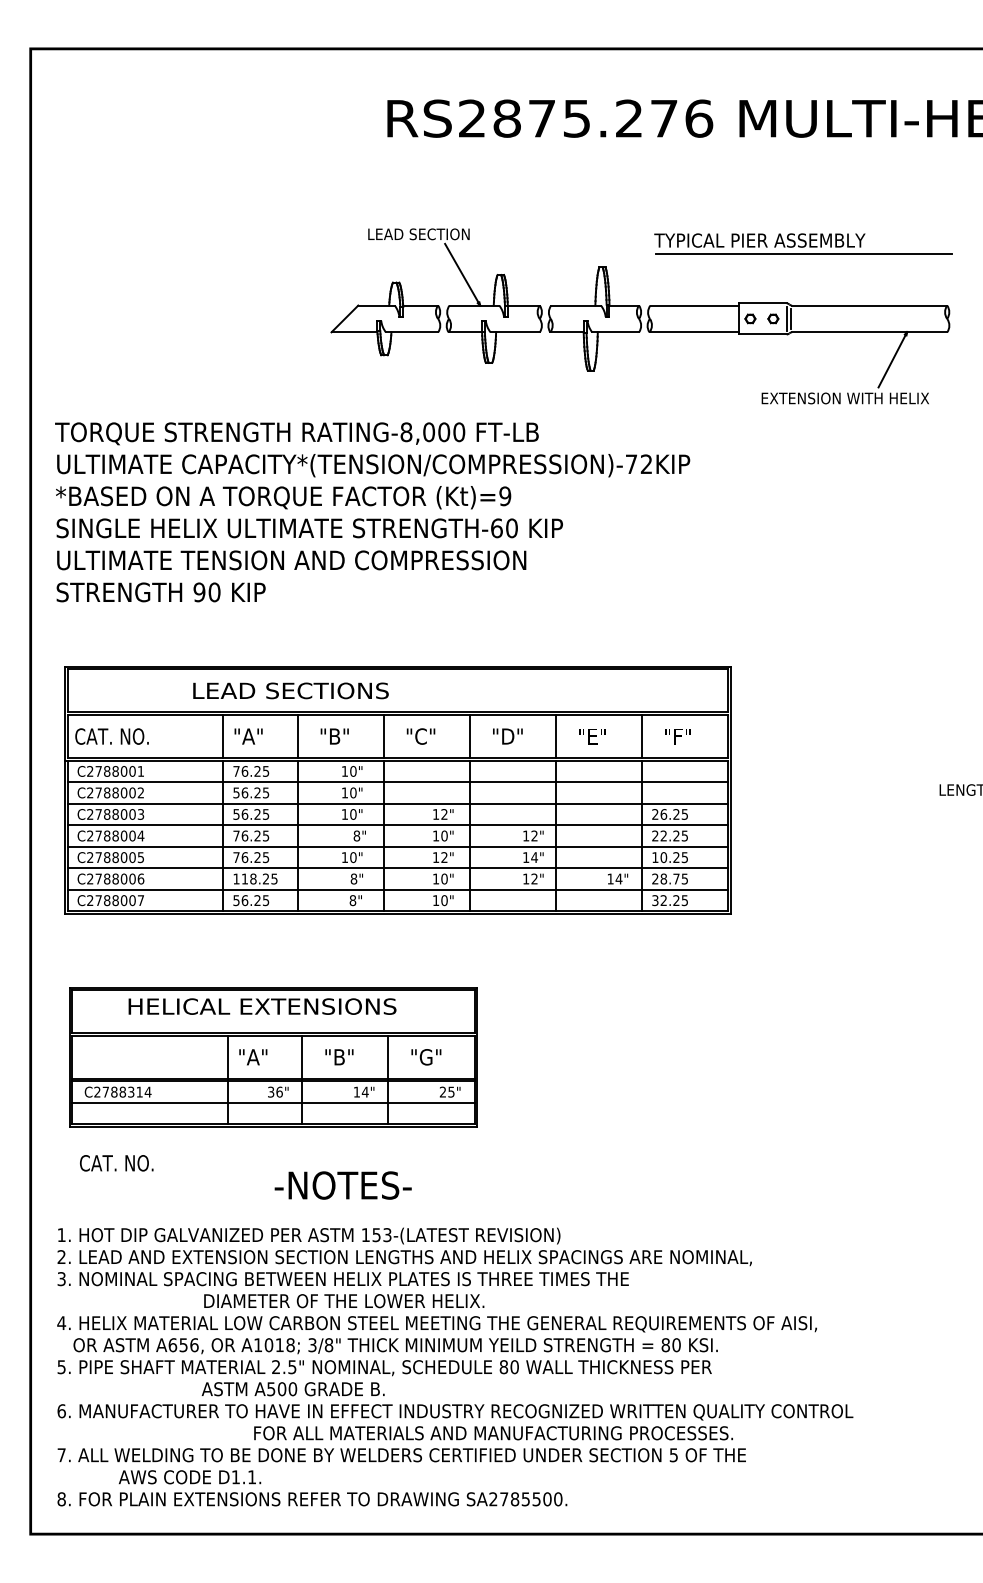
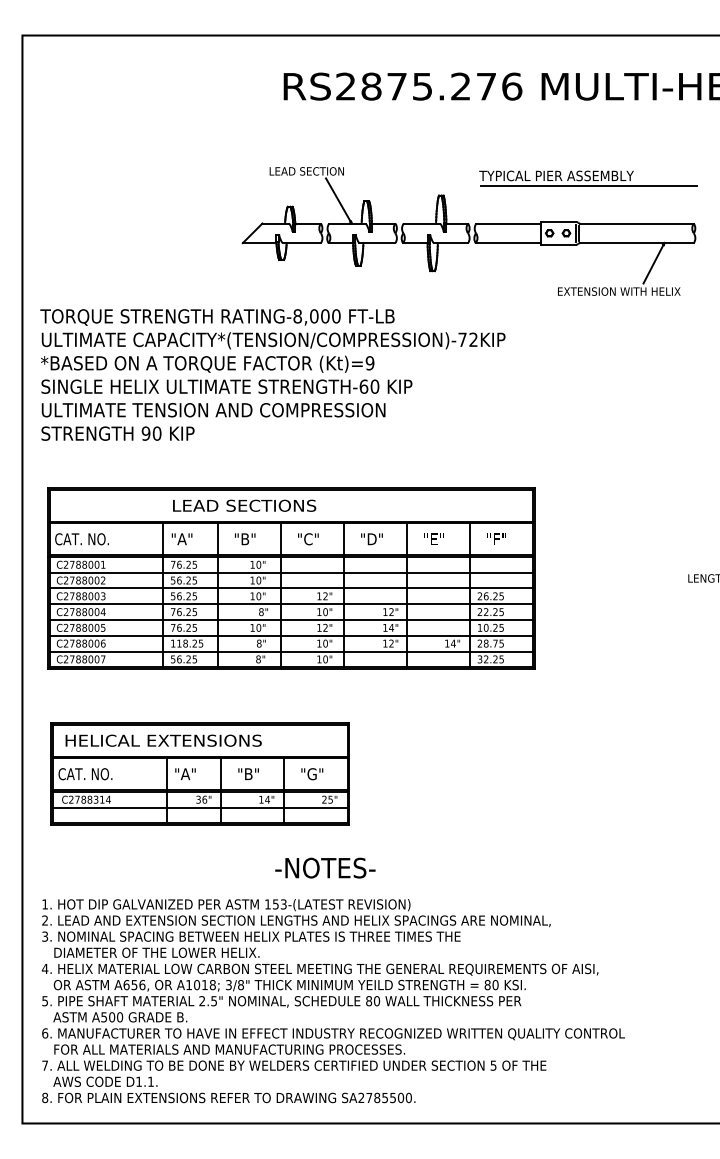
text: (290, 690) -> (244, 505), moved
text: (262, 1006) -> (163, 740), moved
text: (116, 1163) -> (85, 774), moved
text: (342, 1185) -> (324, 868), moved
text: (344, 1301) -> (157, 953), moved
text: (292, 1389) -> (119, 1017), moved
text: (493, 1433) -> (229, 1049), moved
text: (189, 1477) -> (105, 1081), moved

